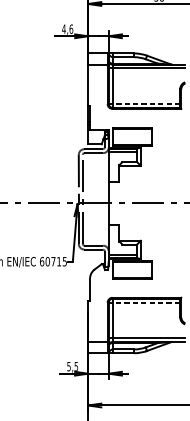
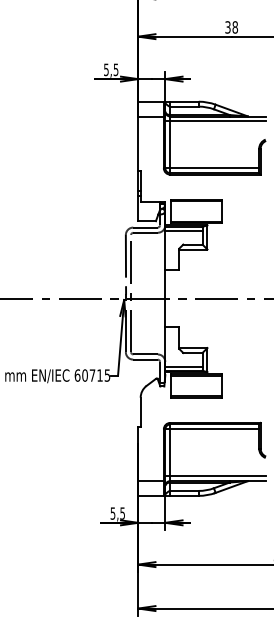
text: (67, 28) -> (110, 69), 4,6 -> 5,5
line: (143, 104) -> (211, 168), dashed -> solid
line: (143, 302) -> (211, 429), dashed -> solid

